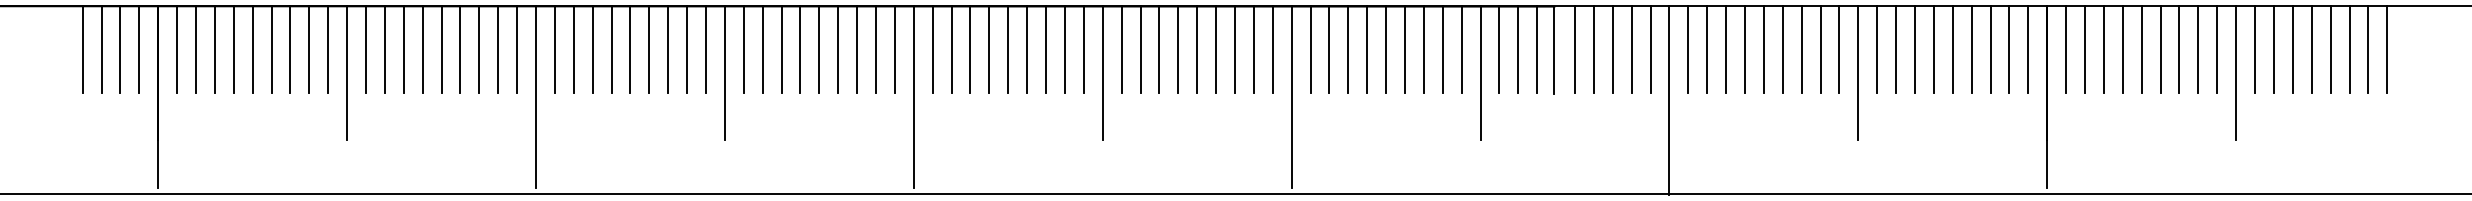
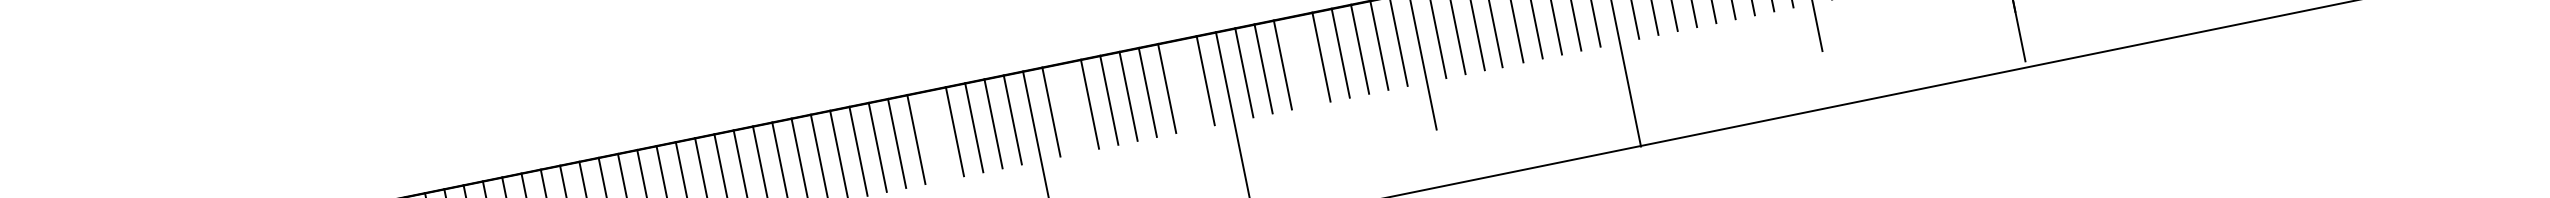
line: (1008, 49) -> (935, 135), removed
line: (1140, 49) -> (1070, 107), removed
line: (1253, 49) -> (1186, 84), removed
line: (1367, 49) -> (1302, 60), removed

